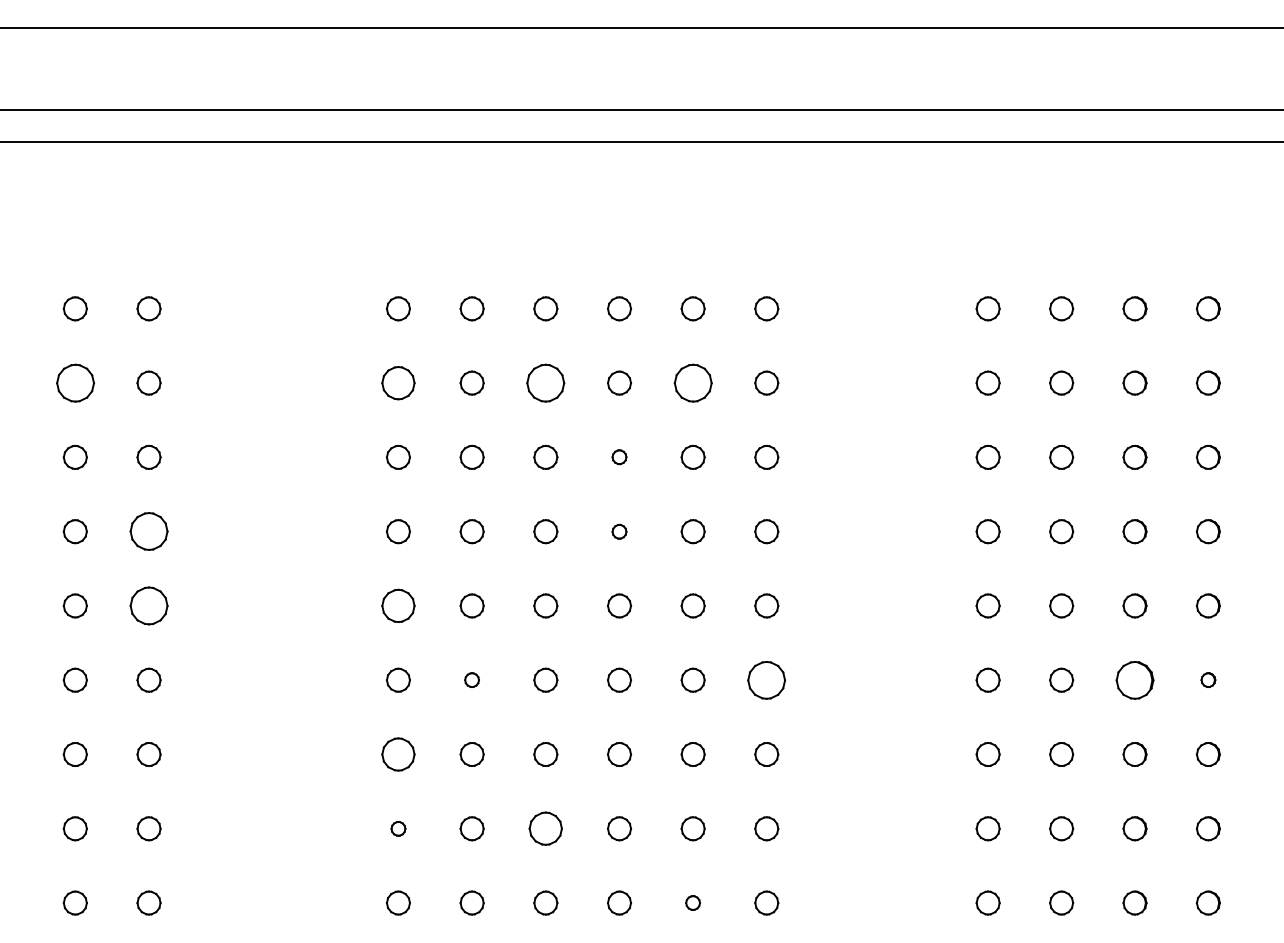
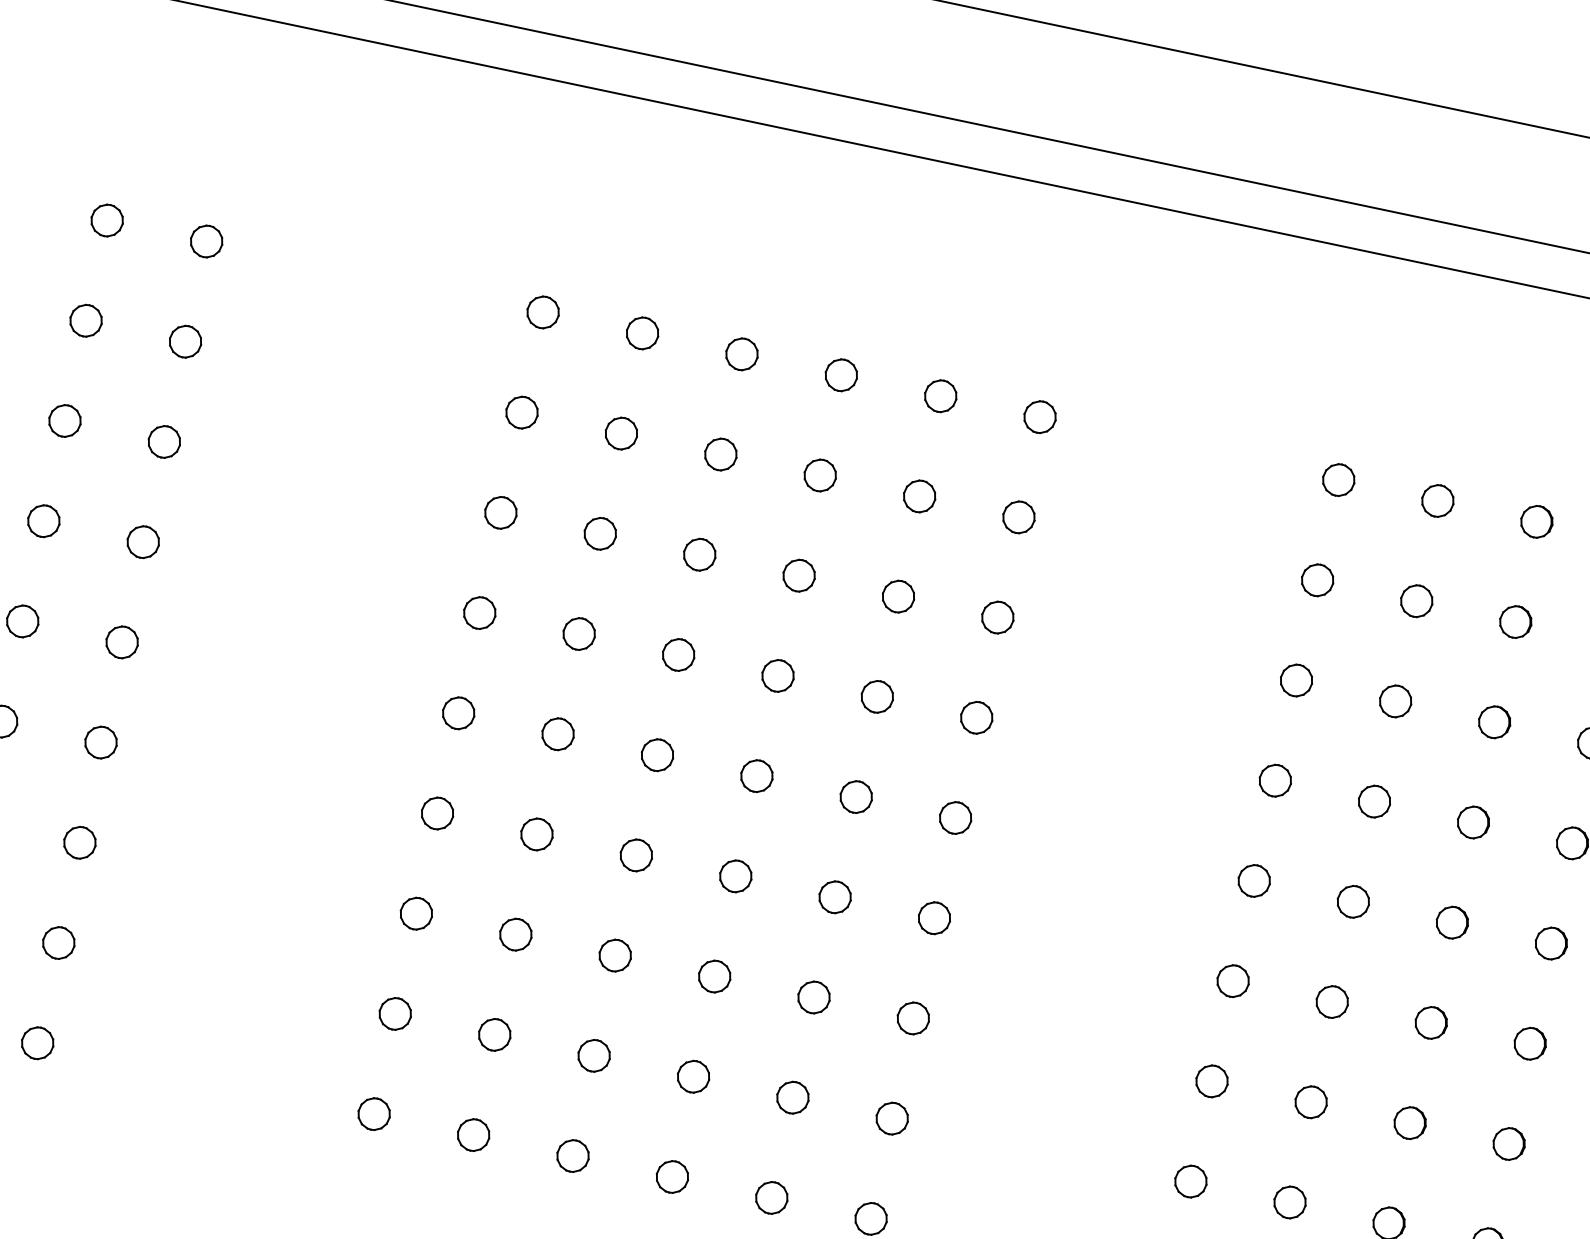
part: (74, 382) -> (85, 319), size x0.62
part: (398, 382) -> (522, 411), size x0.71
part: (545, 382) -> (720, 453), size x0.62
part: (692, 382) -> (918, 495), size x0.62
part: (619, 456) -> (799, 574), size x1.67
part: (148, 531) -> (142, 541), size x0.62
part: (619, 531) -> (778, 675), size x1.67
part: (148, 605) -> (121, 641), size x0.62
part: (398, 605) -> (458, 712), size x0.71
part: (471, 679) -> (536, 833), size x1.67
part: (766, 679) -> (934, 917), size x0.62
part: (1134, 679) -> (1430, 1021), size x0.62
part: (1208, 679) -> (1530, 1042), size x1.67
part: (398, 754) -> (416, 913), size x0.71
part: (398, 828) -> (395, 1013), size x1.67
part: (545, 828) -> (593, 1055), size x0.71
part: (692, 902) -> (771, 1196), size x1.67

